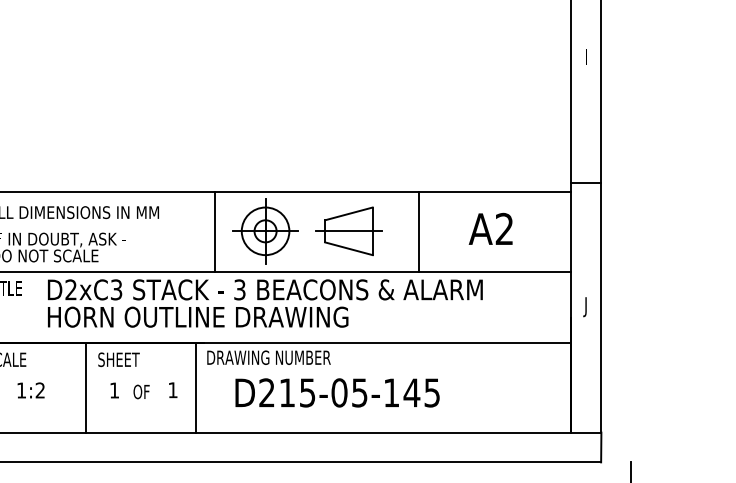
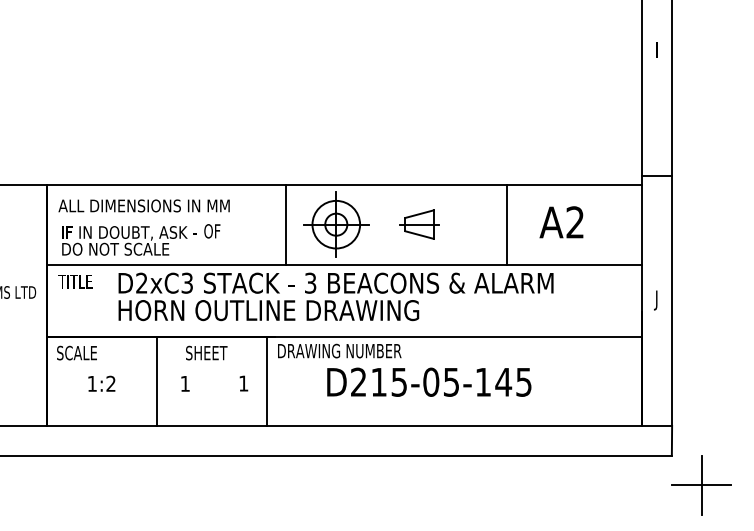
part: (348, 231) -> (419, 224), size x0.6
line: (418, 232) -> (507, 225), moved
text: (118, 359) -> (206, 352), moved
text: (141, 392) -> (212, 231), moved
text: (337, 392) -> (429, 381), moved

